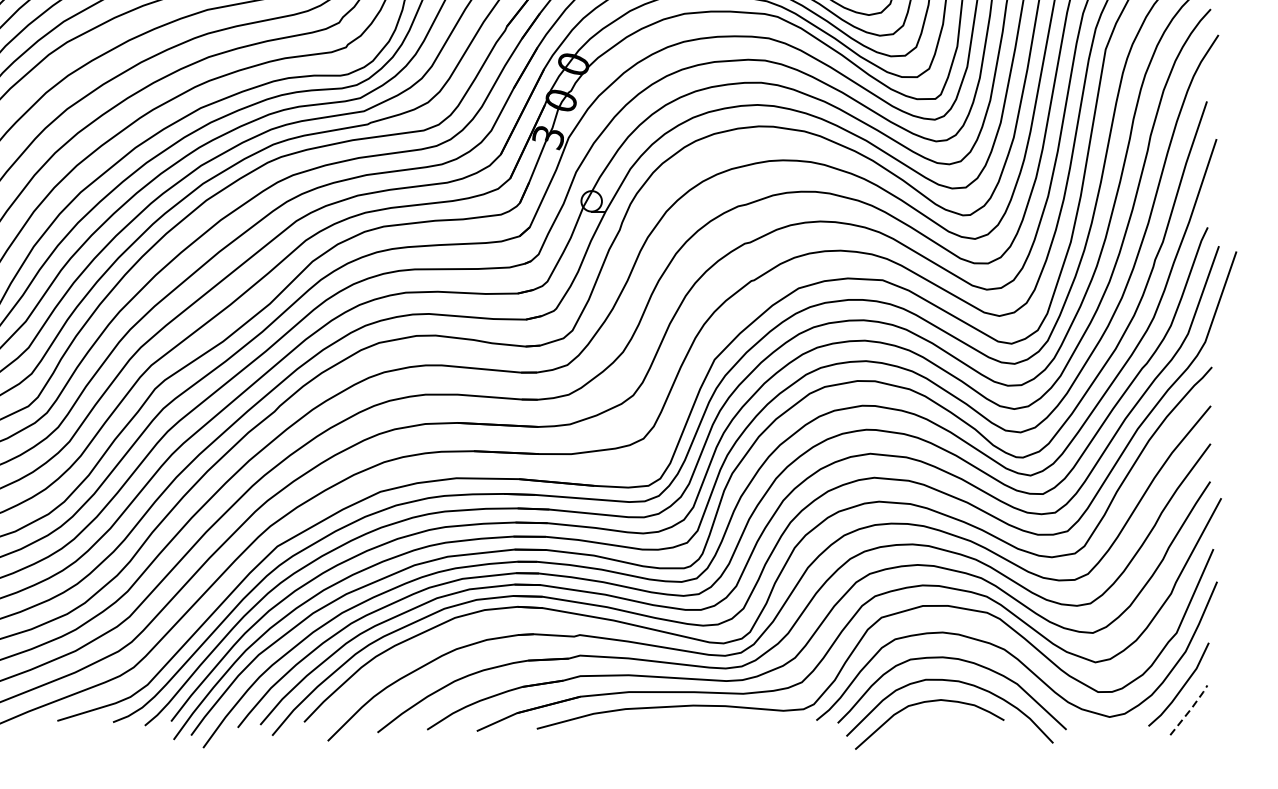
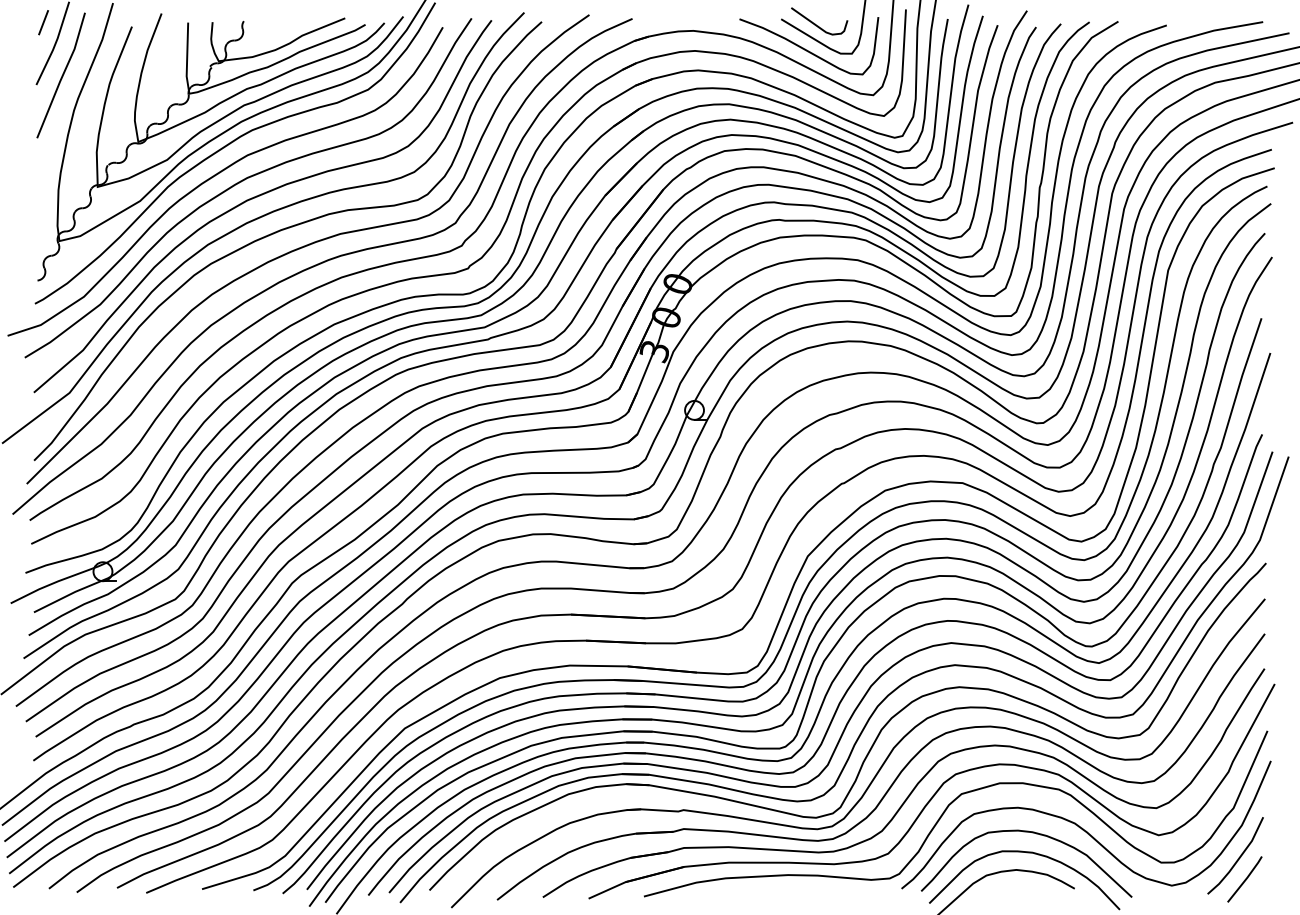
line: (1190, 709) -> (1246, 878), dashed -> solid

